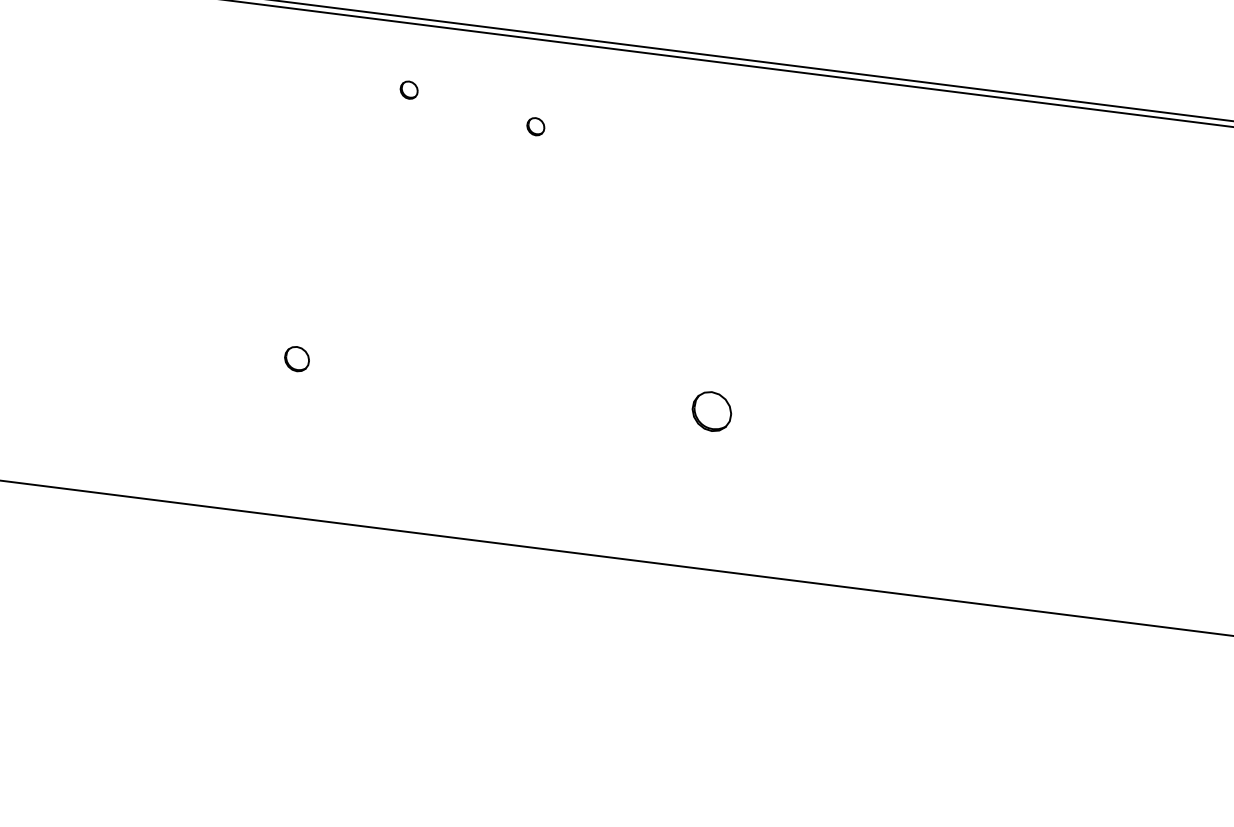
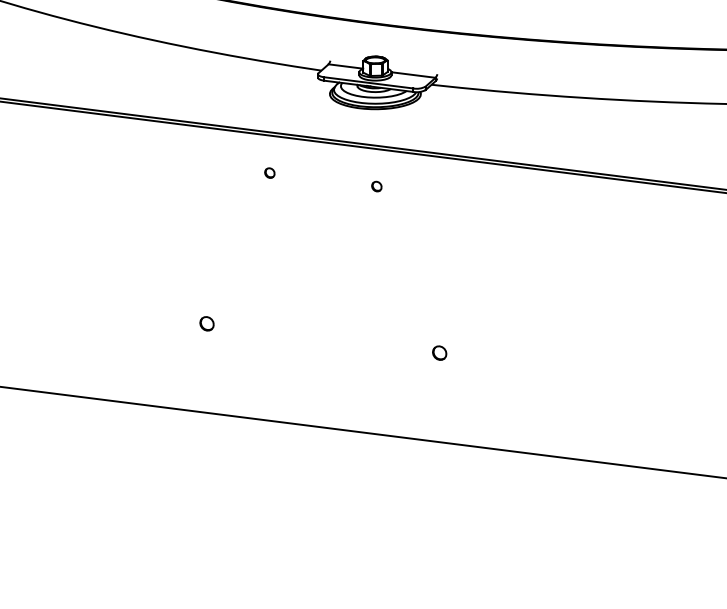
part: (535, 126) -> (376, 186), moved
part: (711, 410) -> (439, 352), size x0.62

